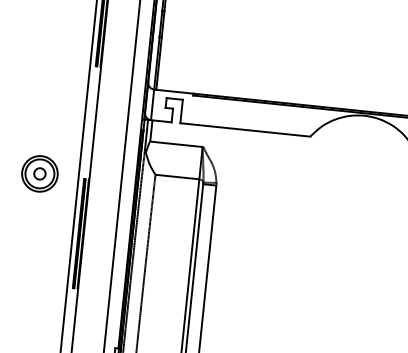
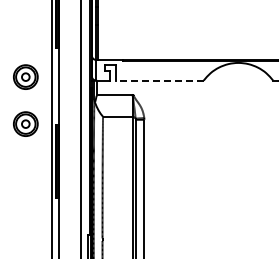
part: (46, 103) -> (25, 76), added
line: (244, 129) -> (159, 80), solid -> dashed

